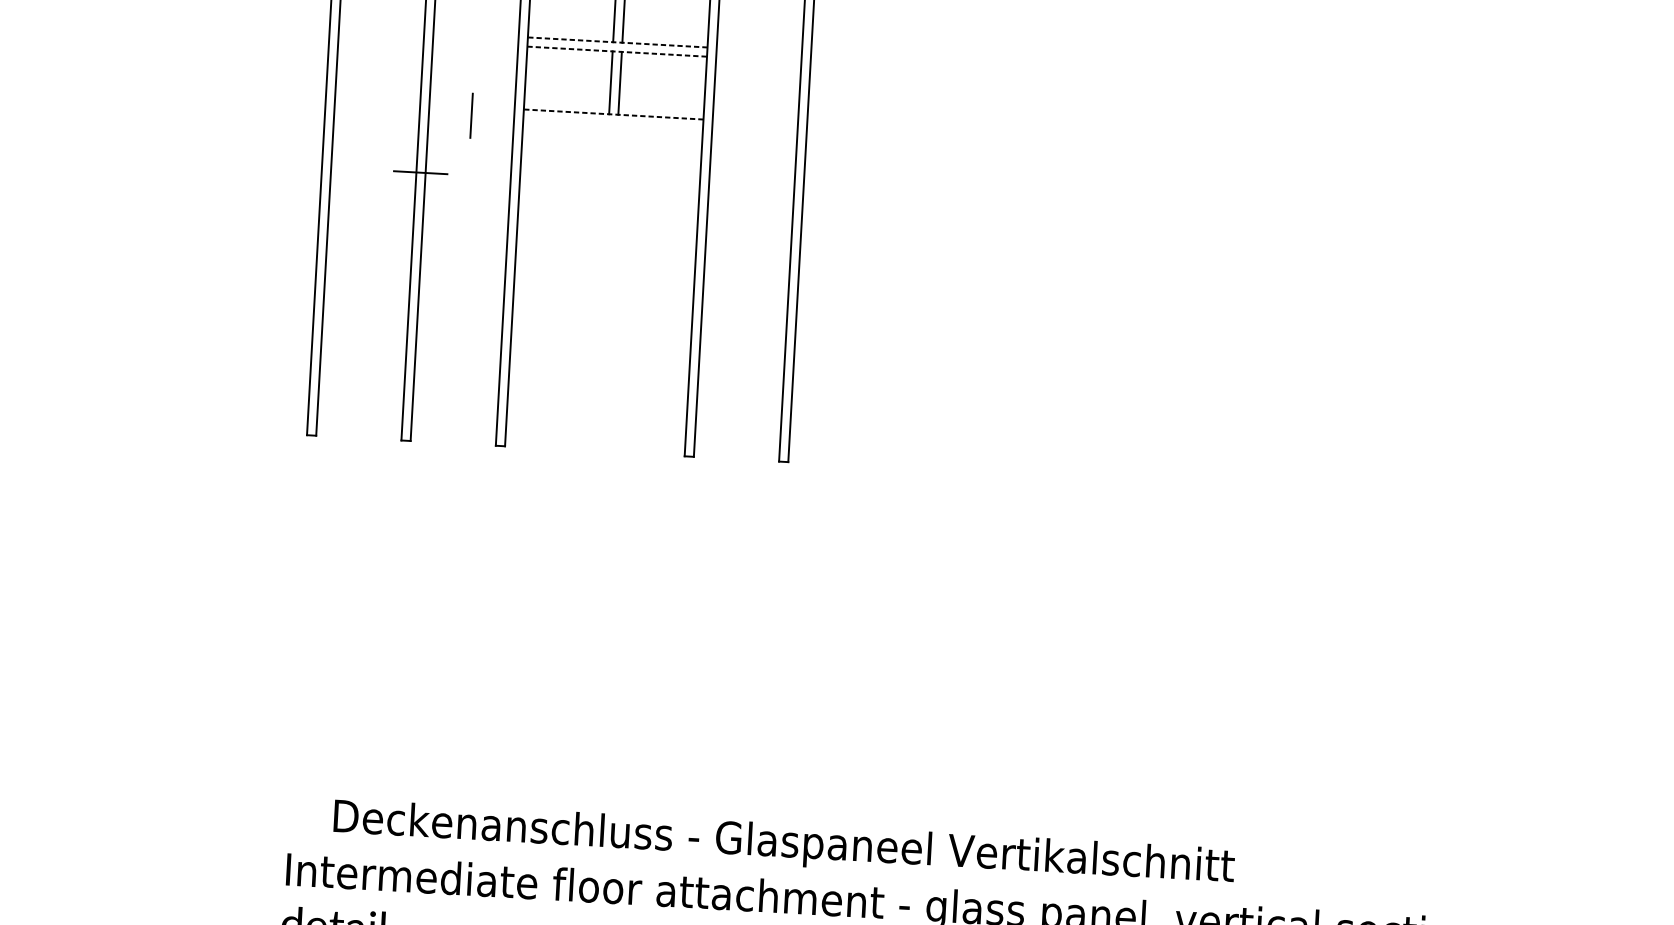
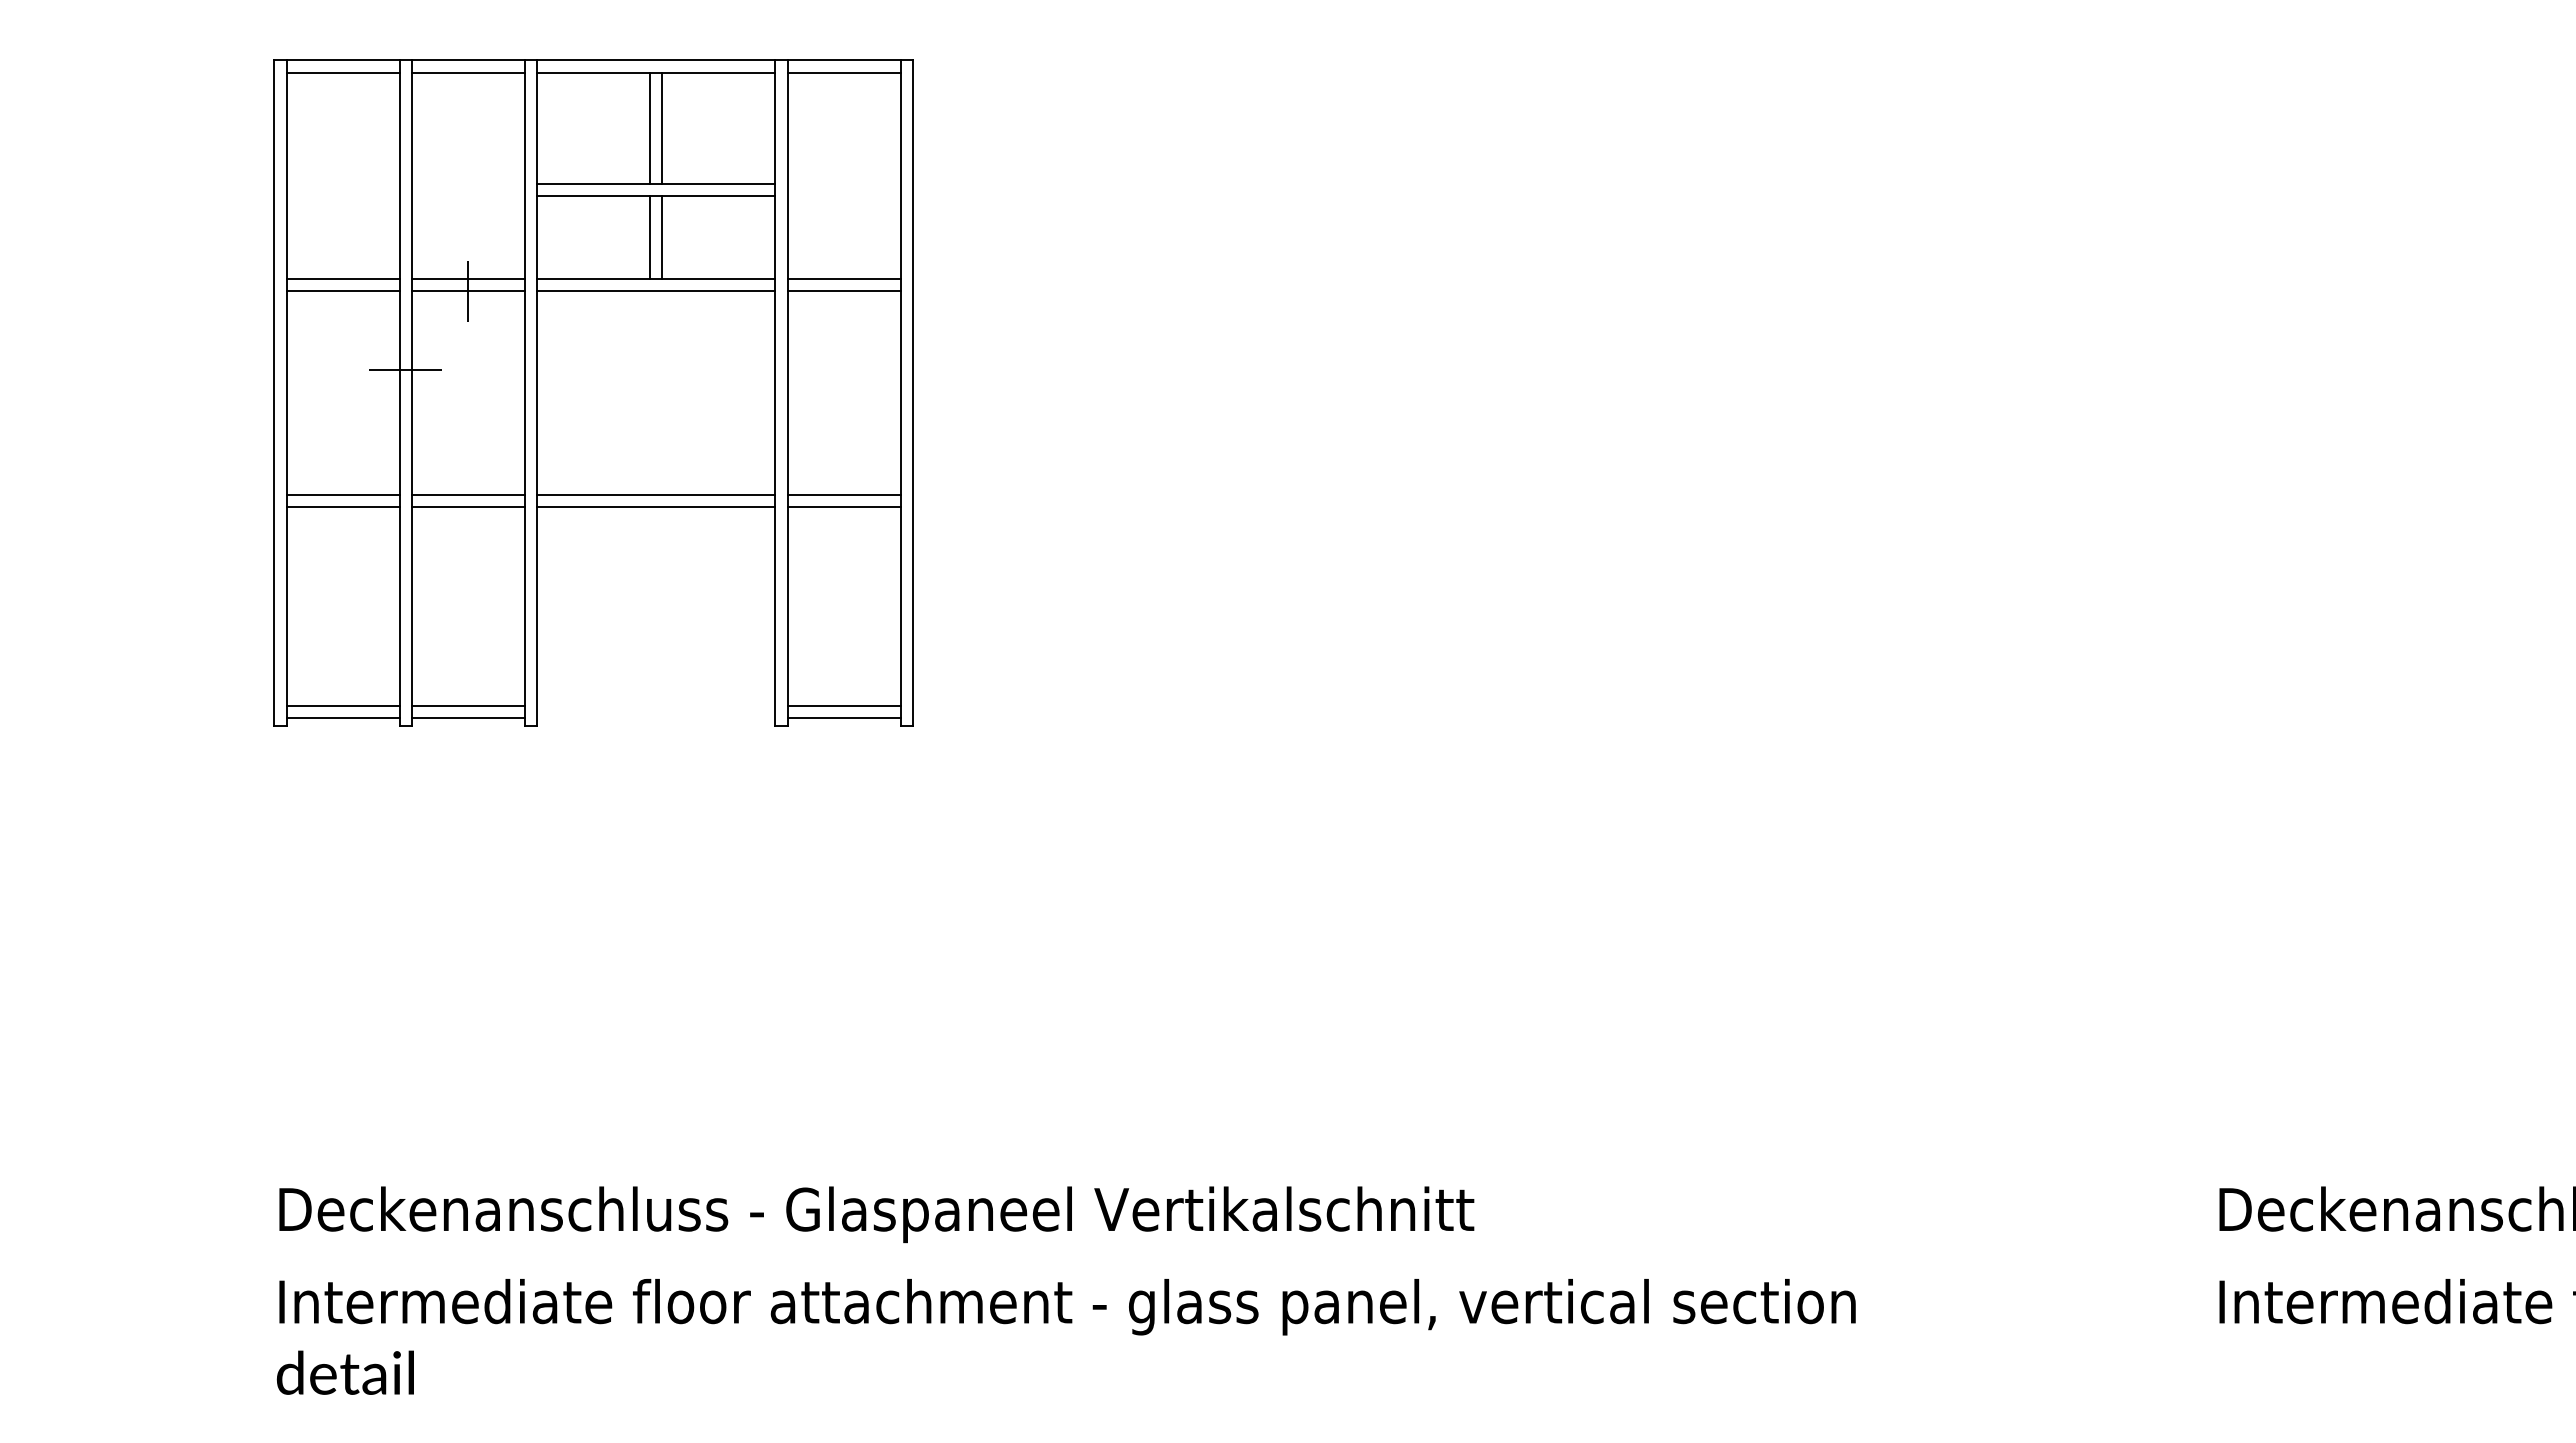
line: (617, 42) -> (655, 183), dashed -> solid
line: (617, 51) -> (656, 195), dashed -> solid
line: (377, 101) -> (342, 279), added
line: (471, 106) -> (467, 279), added
line: (376, 110) -> (342, 291), added
line: (613, 114) -> (655, 279), dashed -> solid
line: (470, 115) -> (467, 291), added
line: (754, 122) -> (843, 279), added
line: (613, 123) -> (656, 291), added
line: (754, 131) -> (843, 291), added
line: (368, 264) -> (342, 495), added
line: (462, 269) -> (467, 495), added
line: (367, 273) -> (342, 507), added
line: (604, 277) -> (656, 495), added
line: (461, 278) -> (467, 507), added
line: (745, 285) -> (843, 495), added
line: (604, 286) -> (656, 507), added
line: (745, 294) -> (843, 507), added
line: (359, 423) -> (342, 706), added
line: (453, 428) -> (467, 706), added
line: (358, 432) -> (342, 718), added
line: (452, 437) -> (467, 718), added
line: (736, 444) -> (843, 706), added
line: (736, 453) -> (843, 718), added
text: (783, 844) -> (876, 1214), moved

